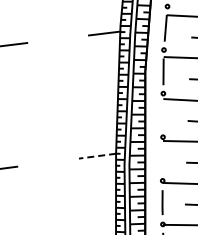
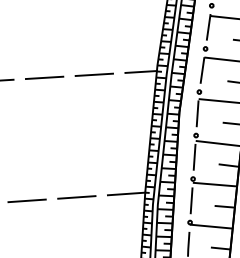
line: (57, 38) -> (93, 74), added
line: (163, 114) -> (194, 156), added
line: (97, 155) -> (126, 193), dashed -> solid
line: (162, 158) -> (191, 200), added
line: (47, 162) -> (76, 197), added

